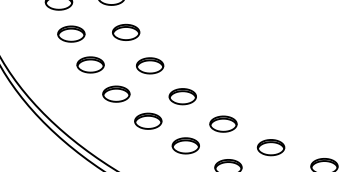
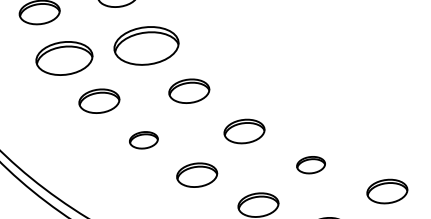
part: (126, 31) -> (147, 43), size x1.6
part: (71, 33) -> (64, 57), size x1.4
part: (116, 93) -> (143, 139), size x0.7
part: (223, 123) -> (310, 164), size x0.7

